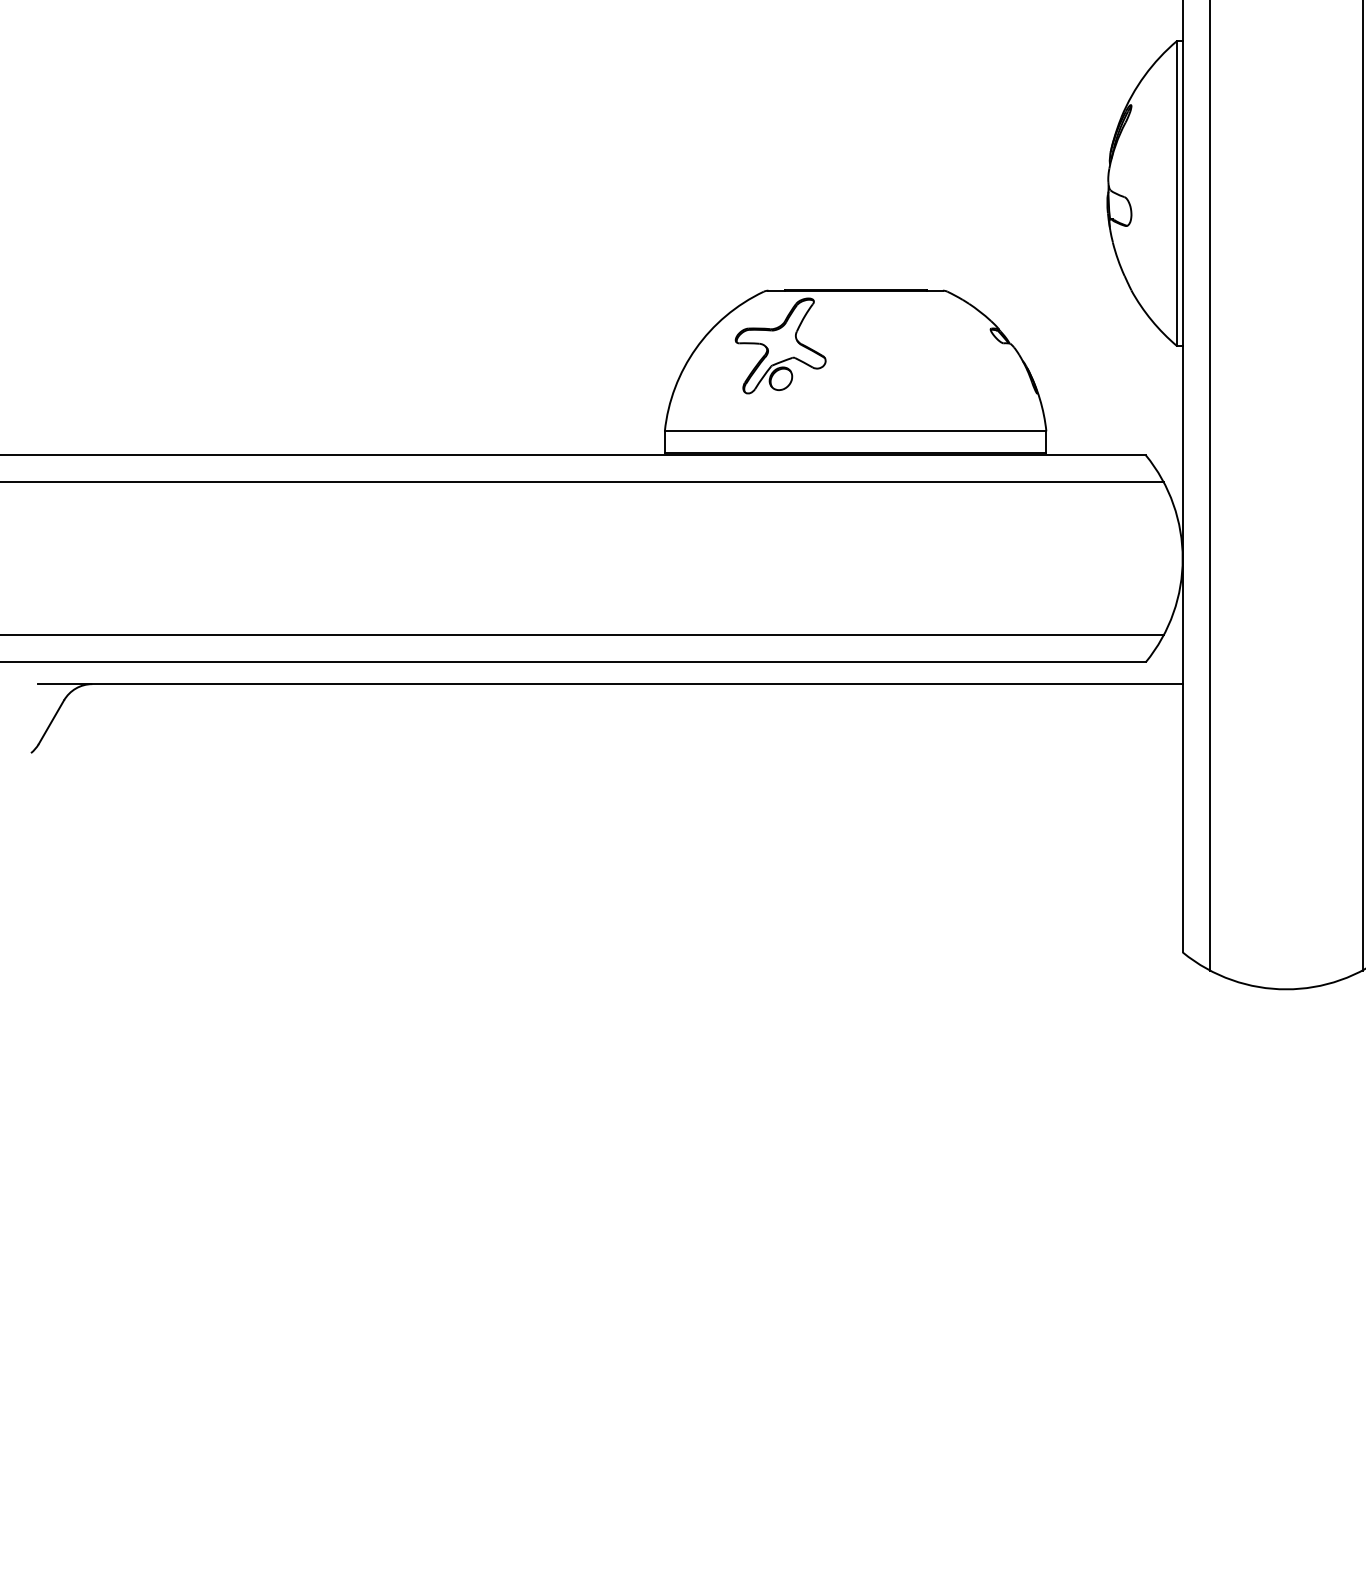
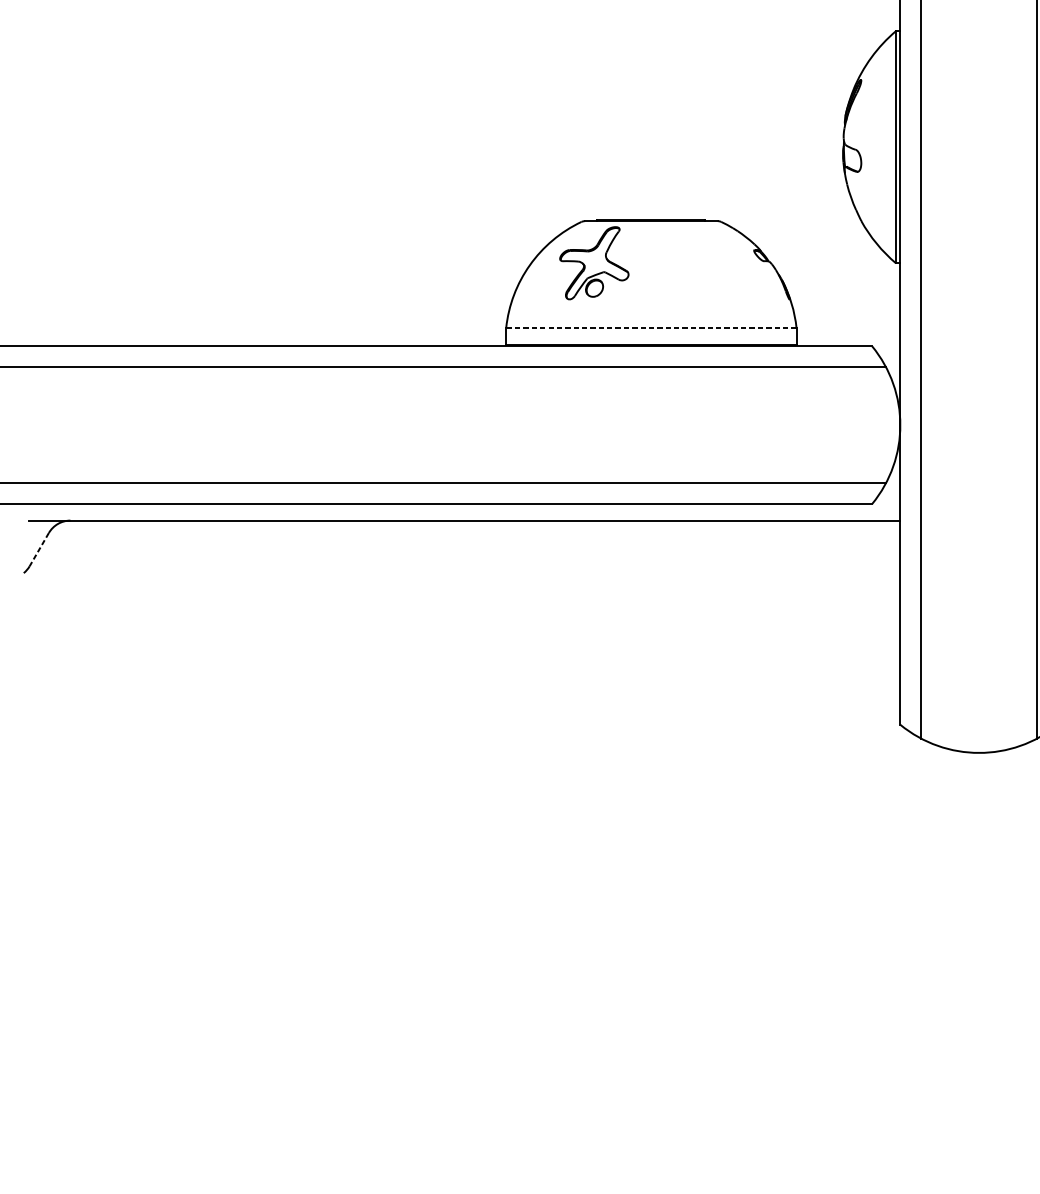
line: (855, 431) -> (651, 328), solid -> dashed
line: (51, 722) -> (39, 549), solid -> dashed

